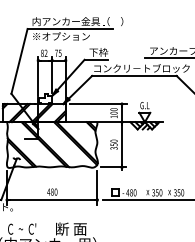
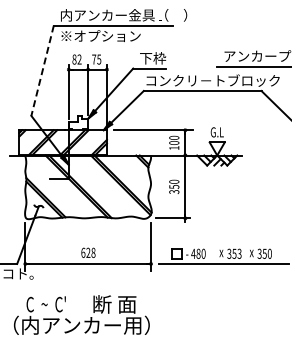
line: (19, 61) -> (42, 70), solid -> dashed
text: (52, 191) -> (88, 252), 480 -> 628
text: (160, 192) -> (239, 253), 350 -> 353

